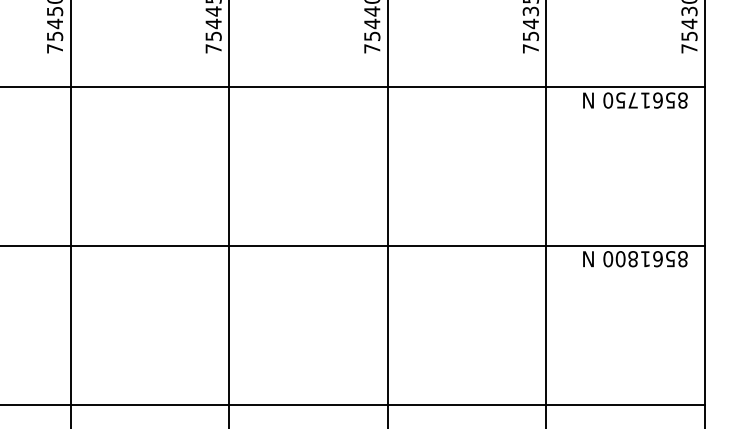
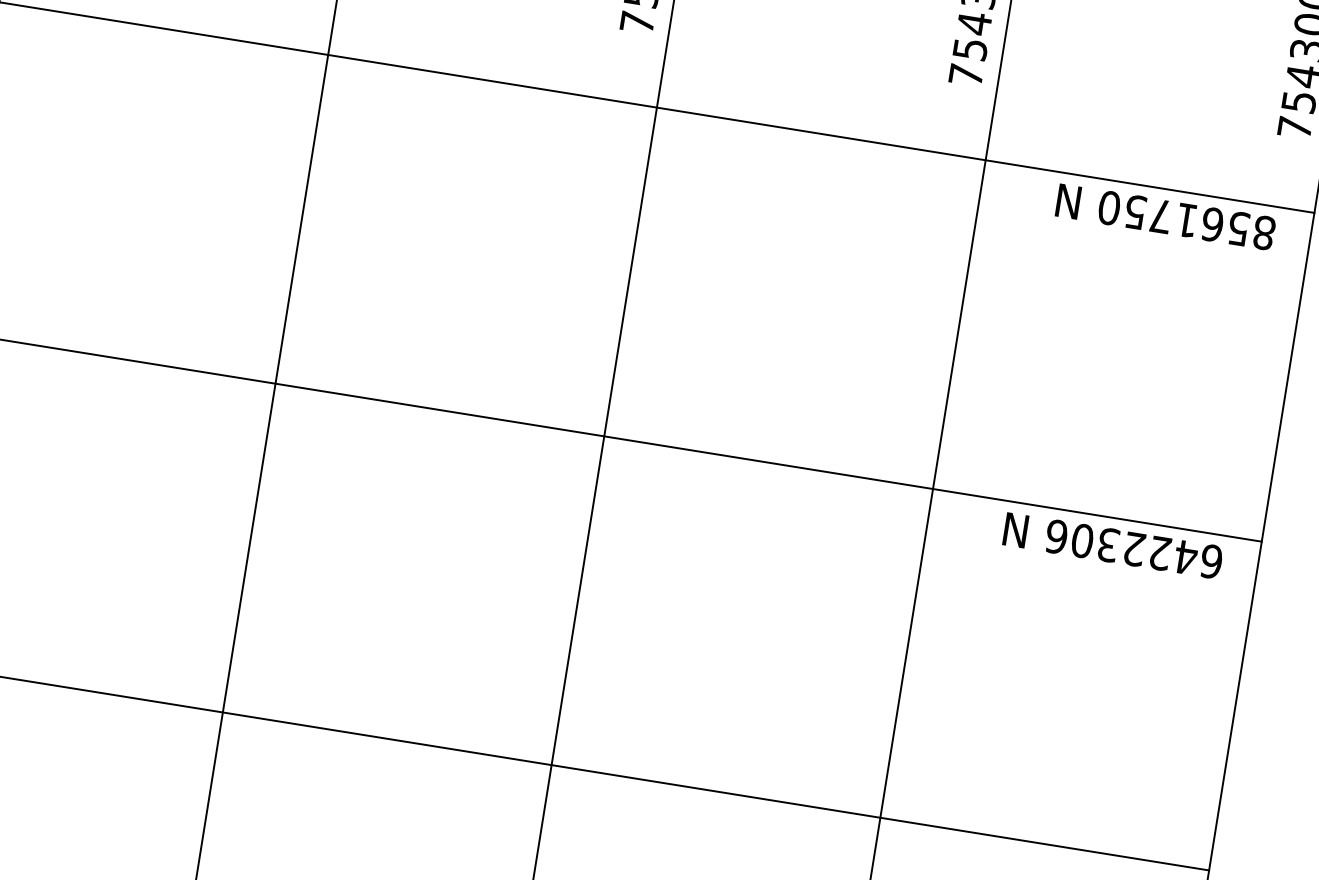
text: (645, 259) -> (1133, 549), 8561800 -> 6422306

